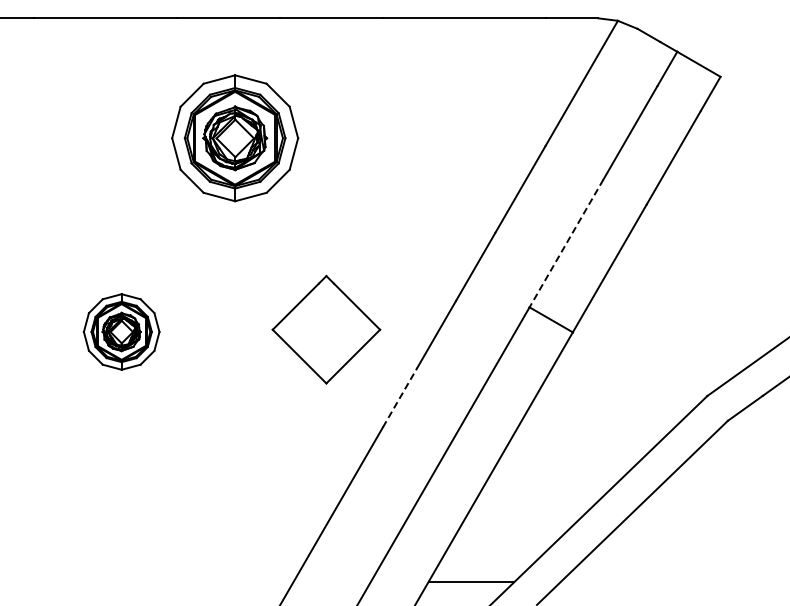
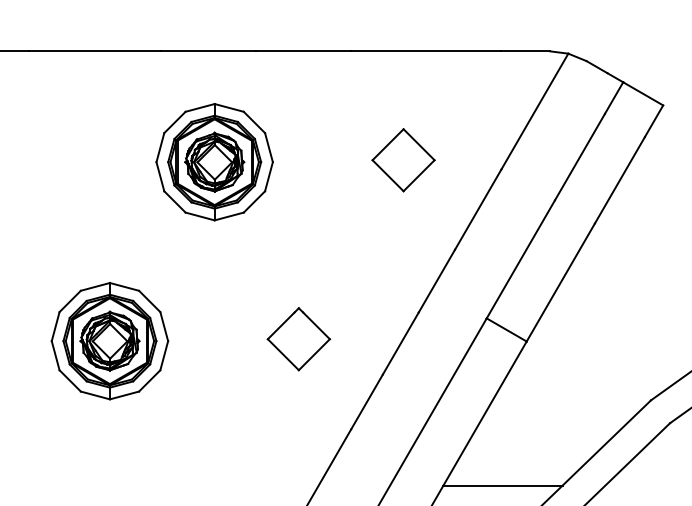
part: (439, 135) -> (403, 159), added
line: (566, 243) -> (520, 259), dashed -> solid
part: (325, 329) -> (298, 338), size x0.62
part: (121, 331) -> (109, 340), size x1.67
line: (400, 397) -> (367, 401), dashed -> solid
line: (546, 488) -> (502, 485), added

